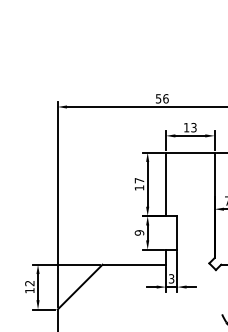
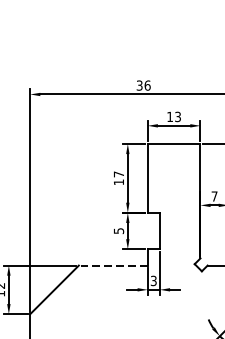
text: (158, 98) -> (139, 85), 56 -> 36
text: (138, 232) -> (117, 230), 9 -> 5
line: (134, 264) -> (113, 265), solid -> dashed

